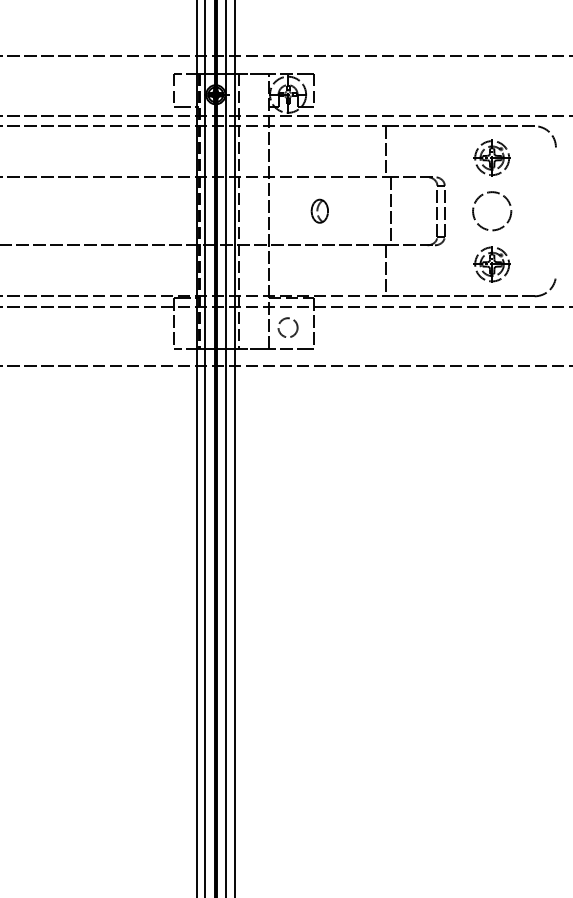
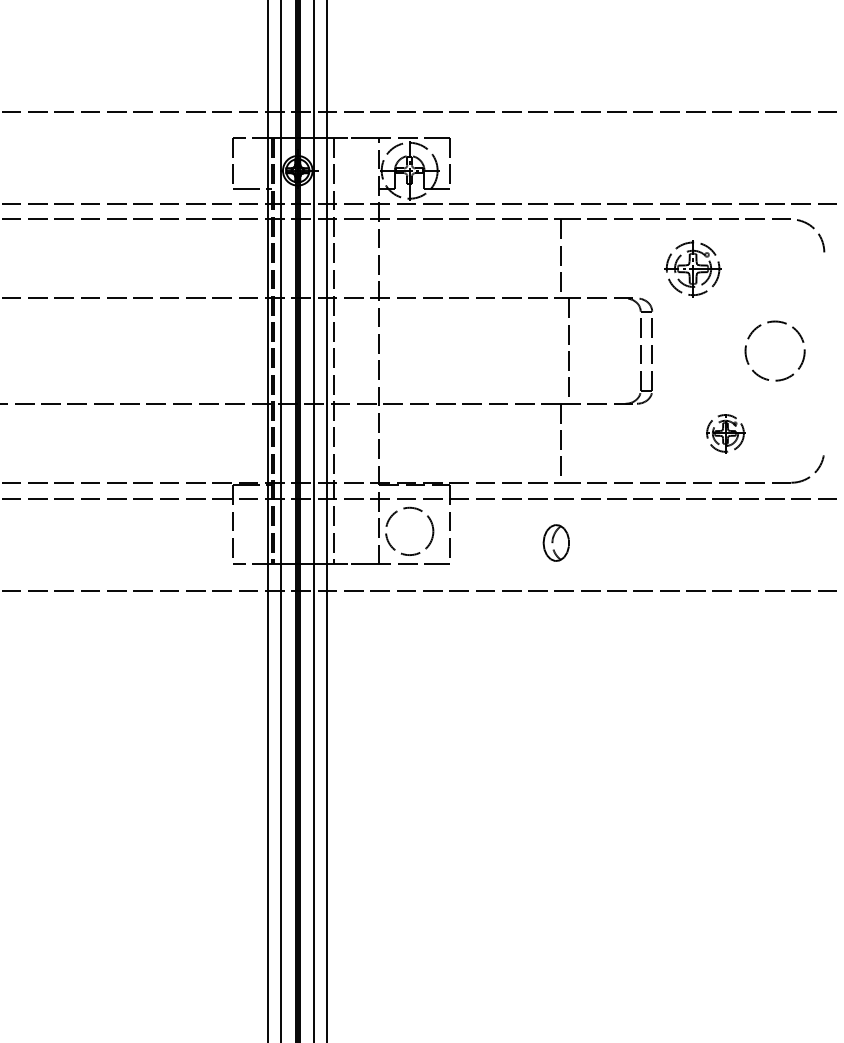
part: (491, 157) -> (692, 267), moved
part: (319, 210) -> (555, 541), moved
circle: (492, 211) -> (775, 351), moved
part: (491, 264) -> (724, 433), size x0.7
circle: (287, 327) -> (408, 531), size x1.6

